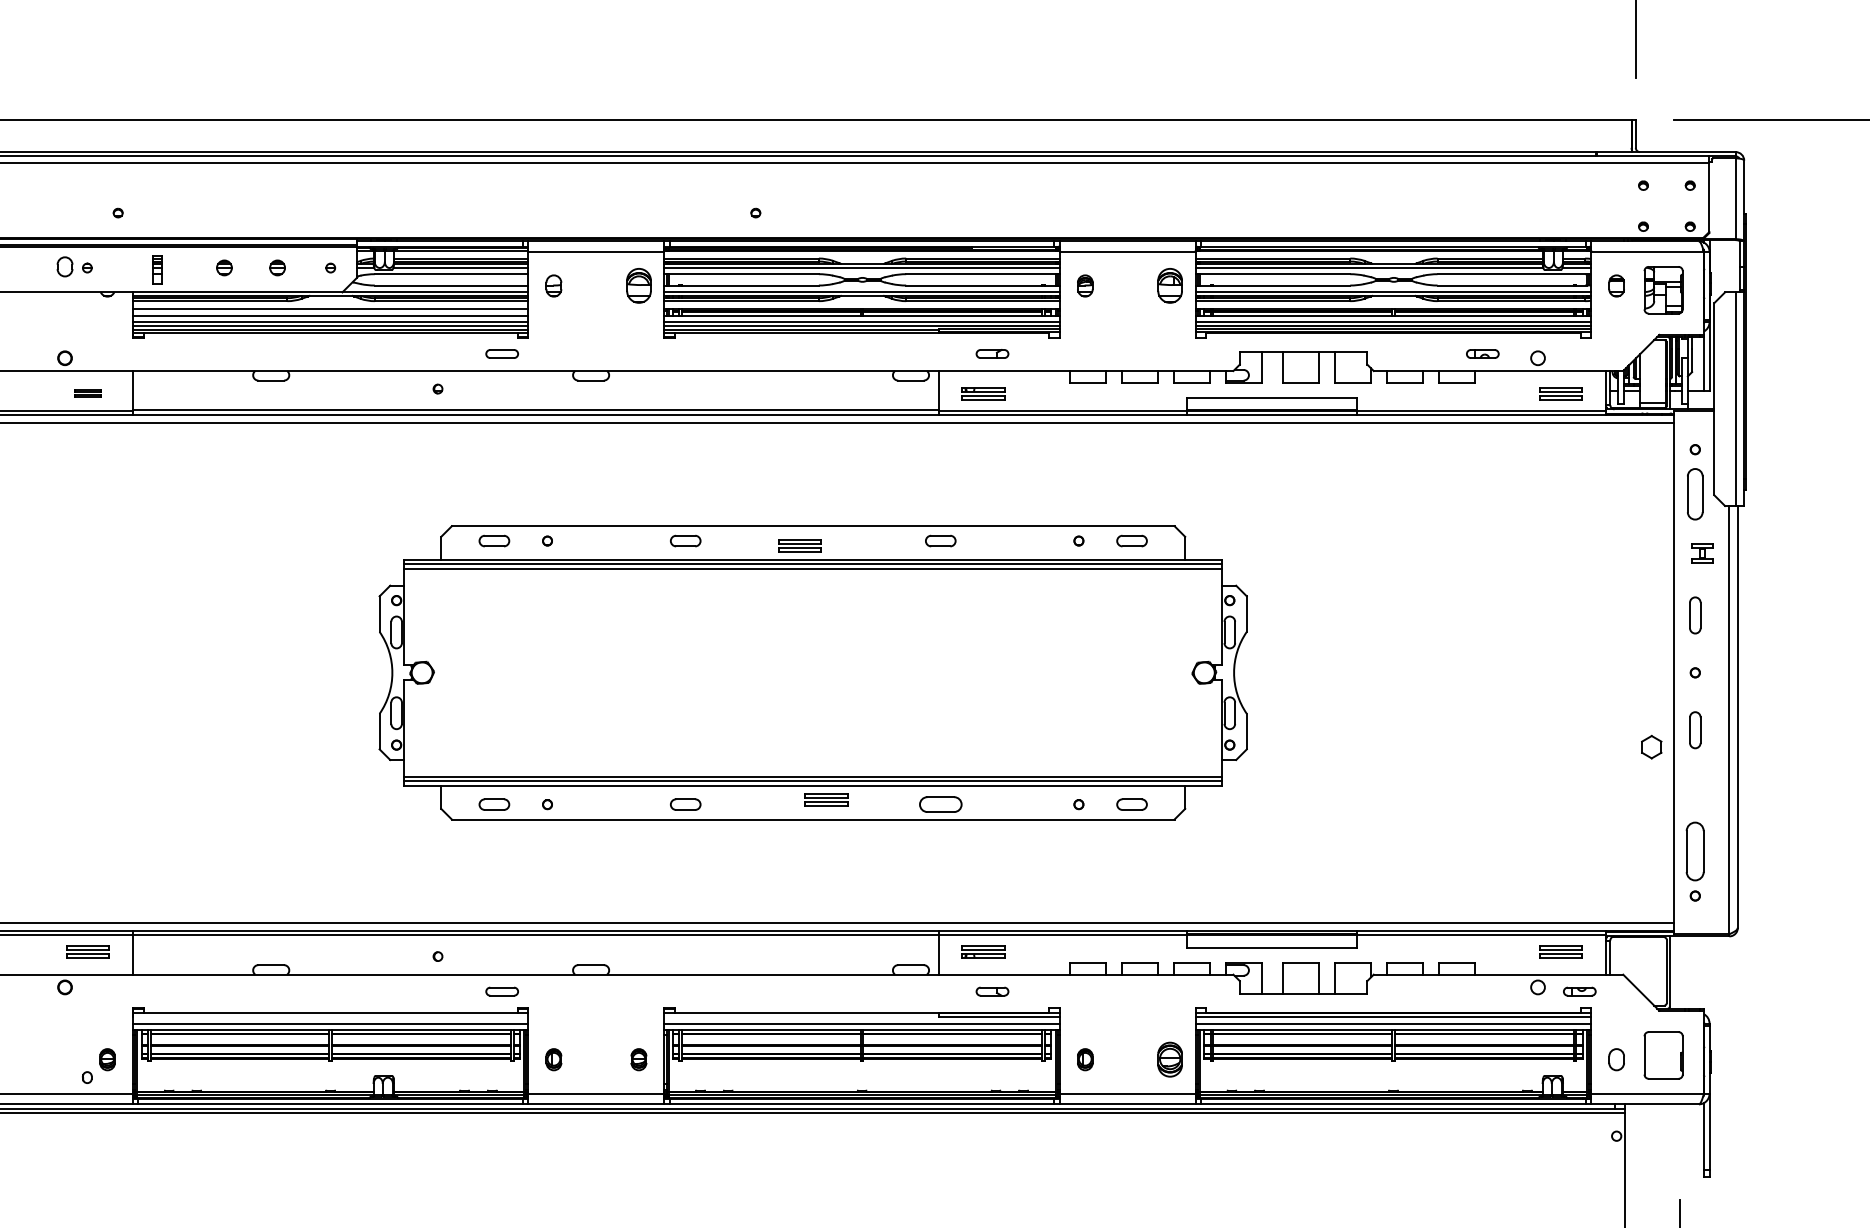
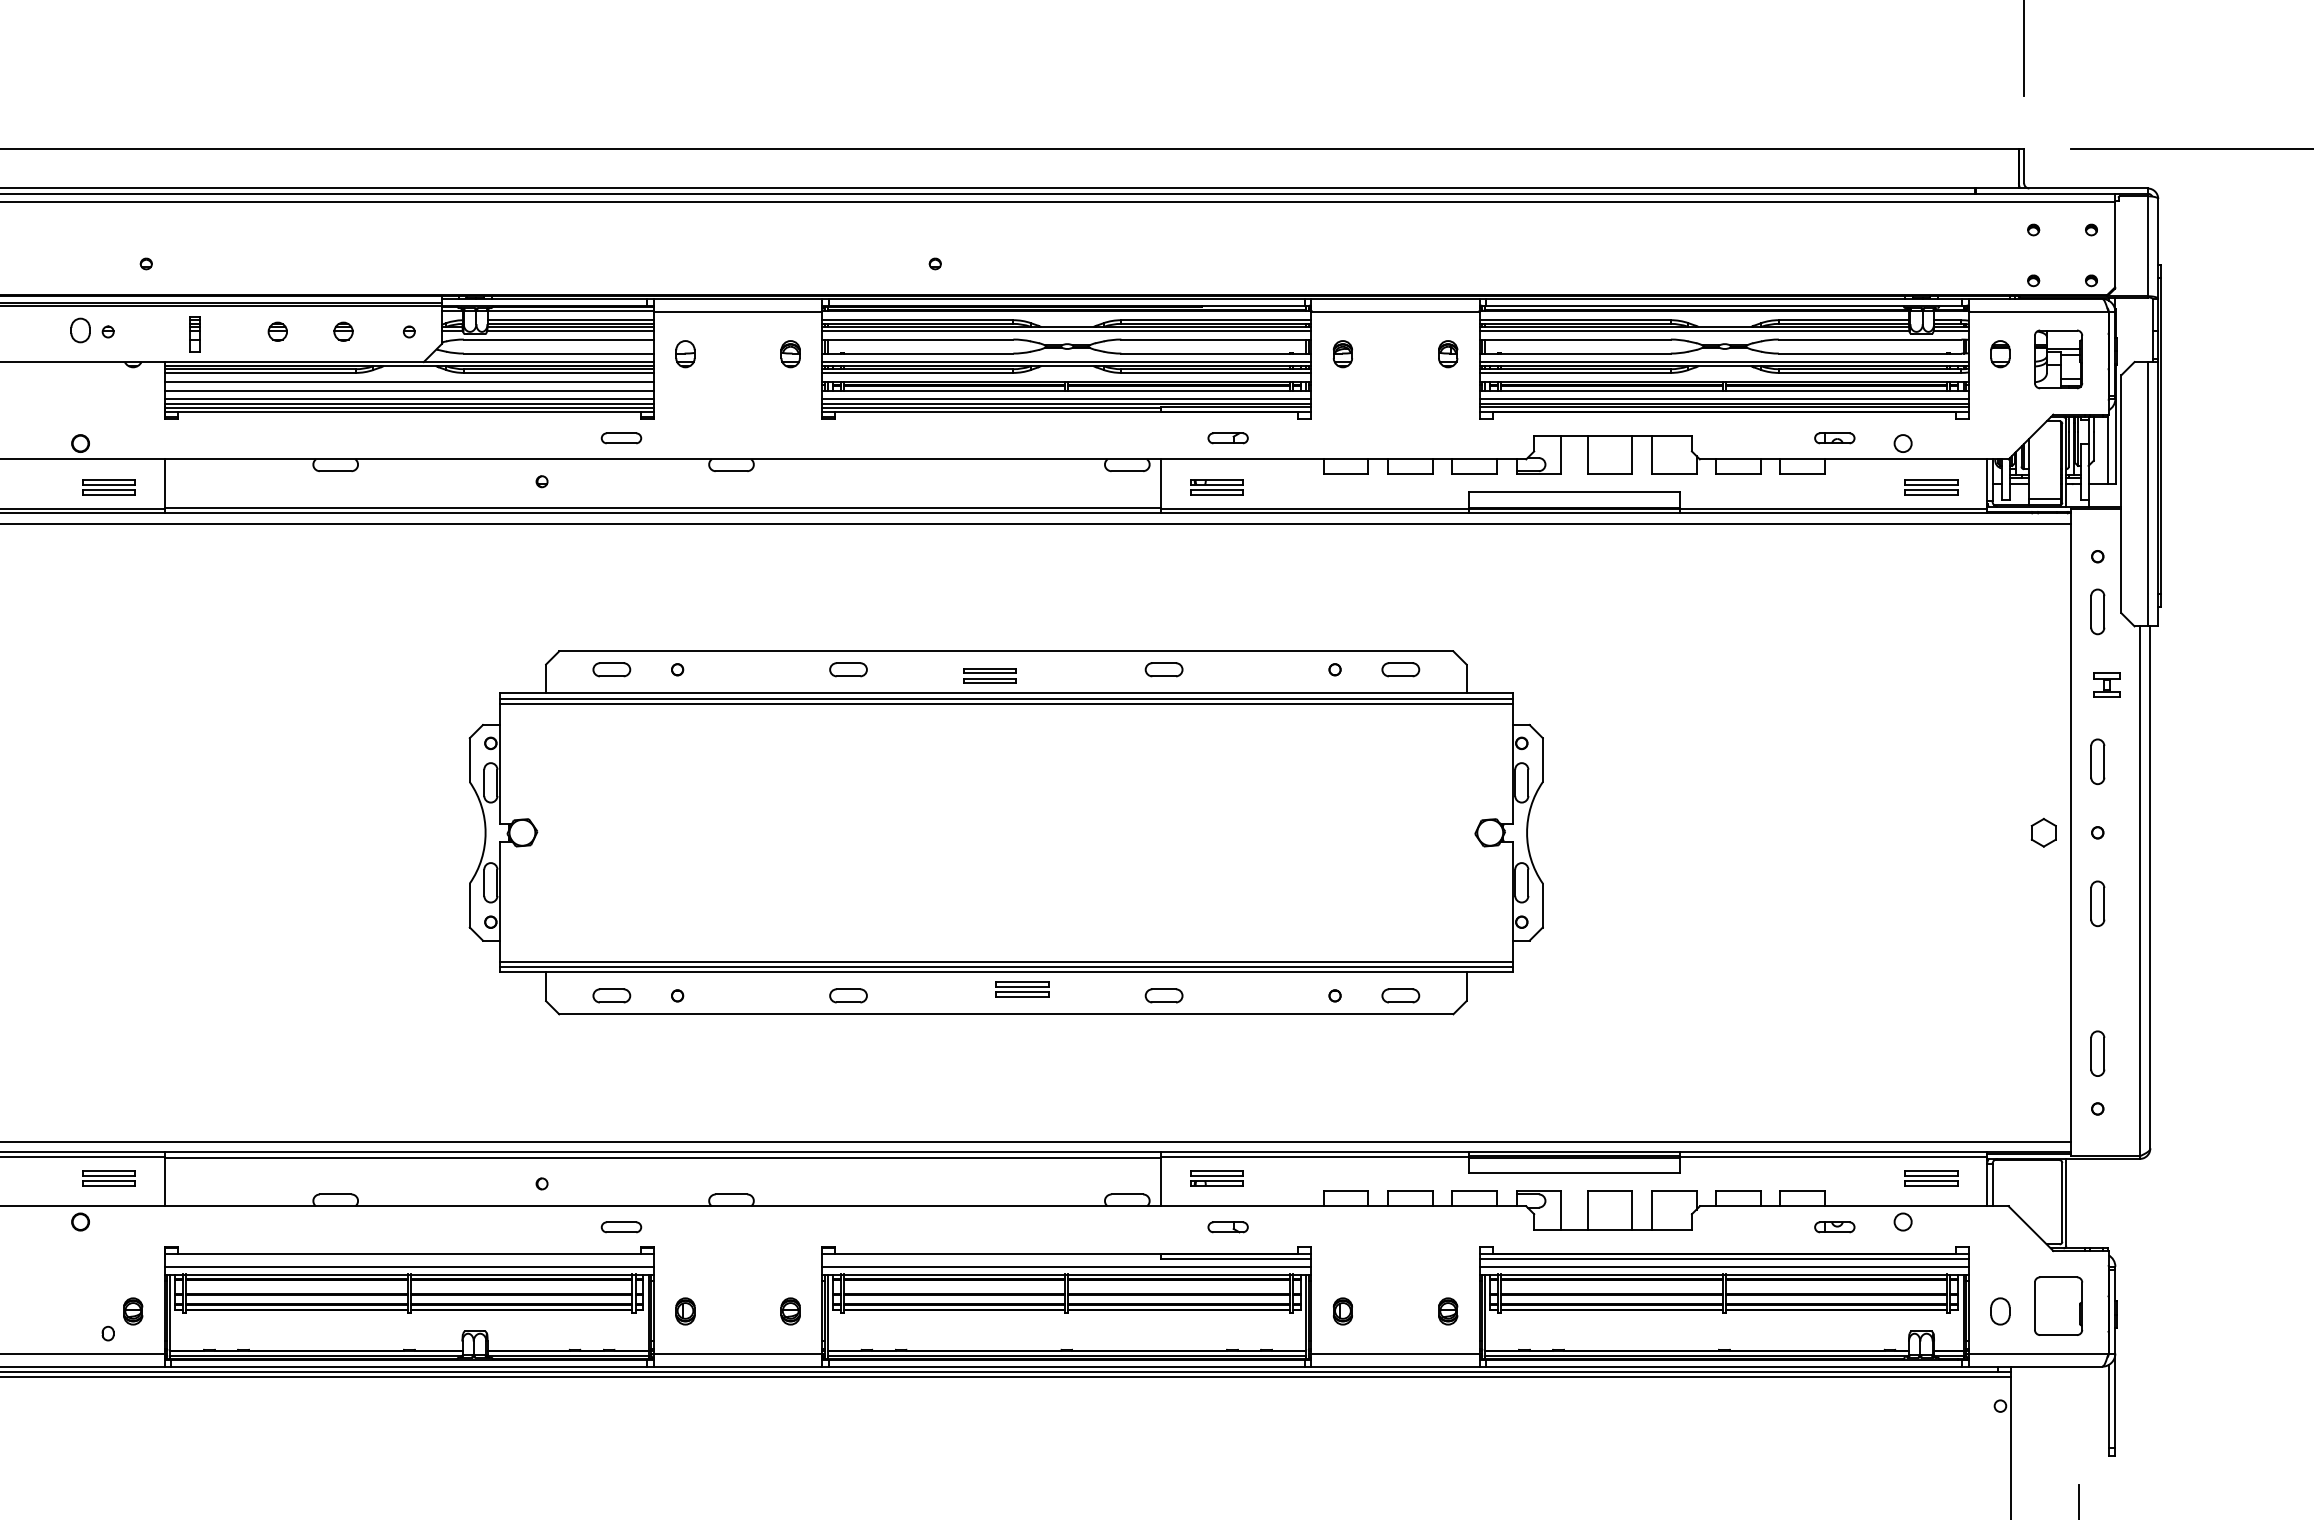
part: (638, 286) -> (790, 354), size x0.62
part: (1170, 286) -> (1448, 354), size x0.62
part: (87, 393) -> (108, 487), size x1.67
part: (1695, 493) -> (2097, 611), size x0.71
part: (1651, 746) -> (2043, 832), moved
part: (940, 804) -> (1163, 995), size x0.71
part: (1695, 851) -> (2097, 1053), size x0.62
part: (1579, 991) -> (1834, 1227), moved
part: (1170, 1059) -> (1448, 1311), size x0.62

